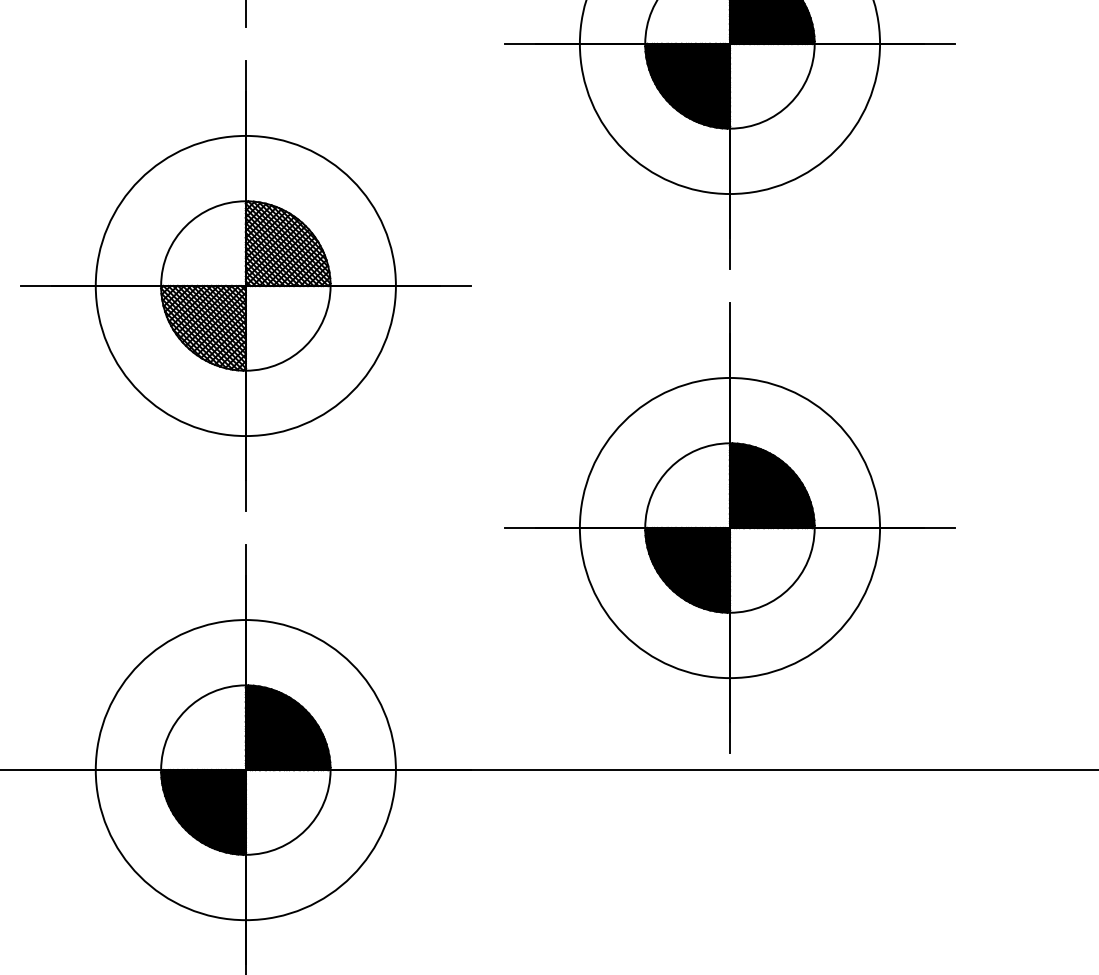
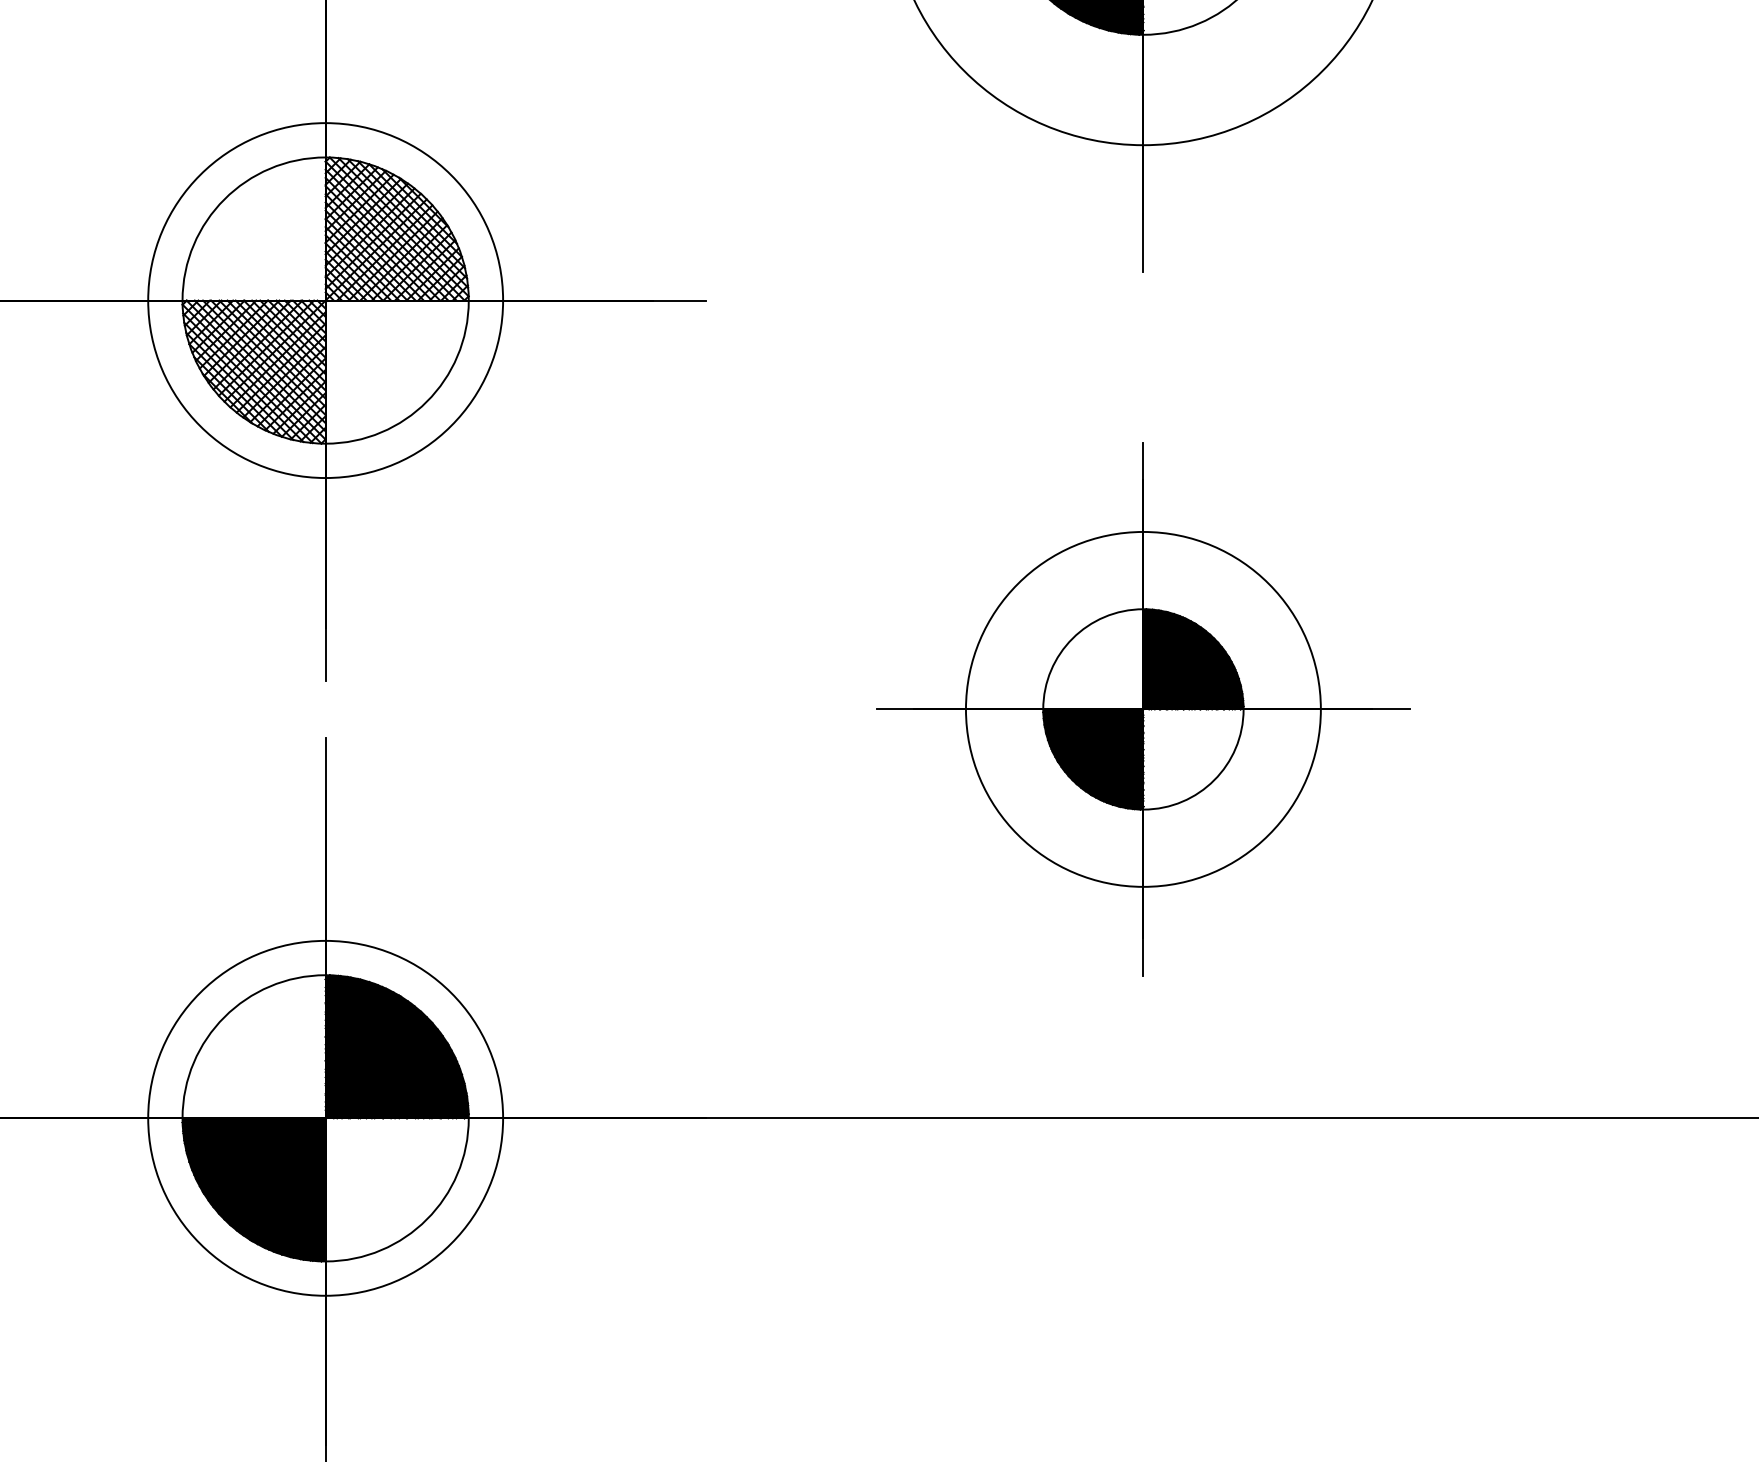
circle: (245, 285) -> (325, 299), size x0.7
part: (729, 527) -> (1142, 708), size x0.7
circle: (245, 770) -> (325, 1118), size x0.7

